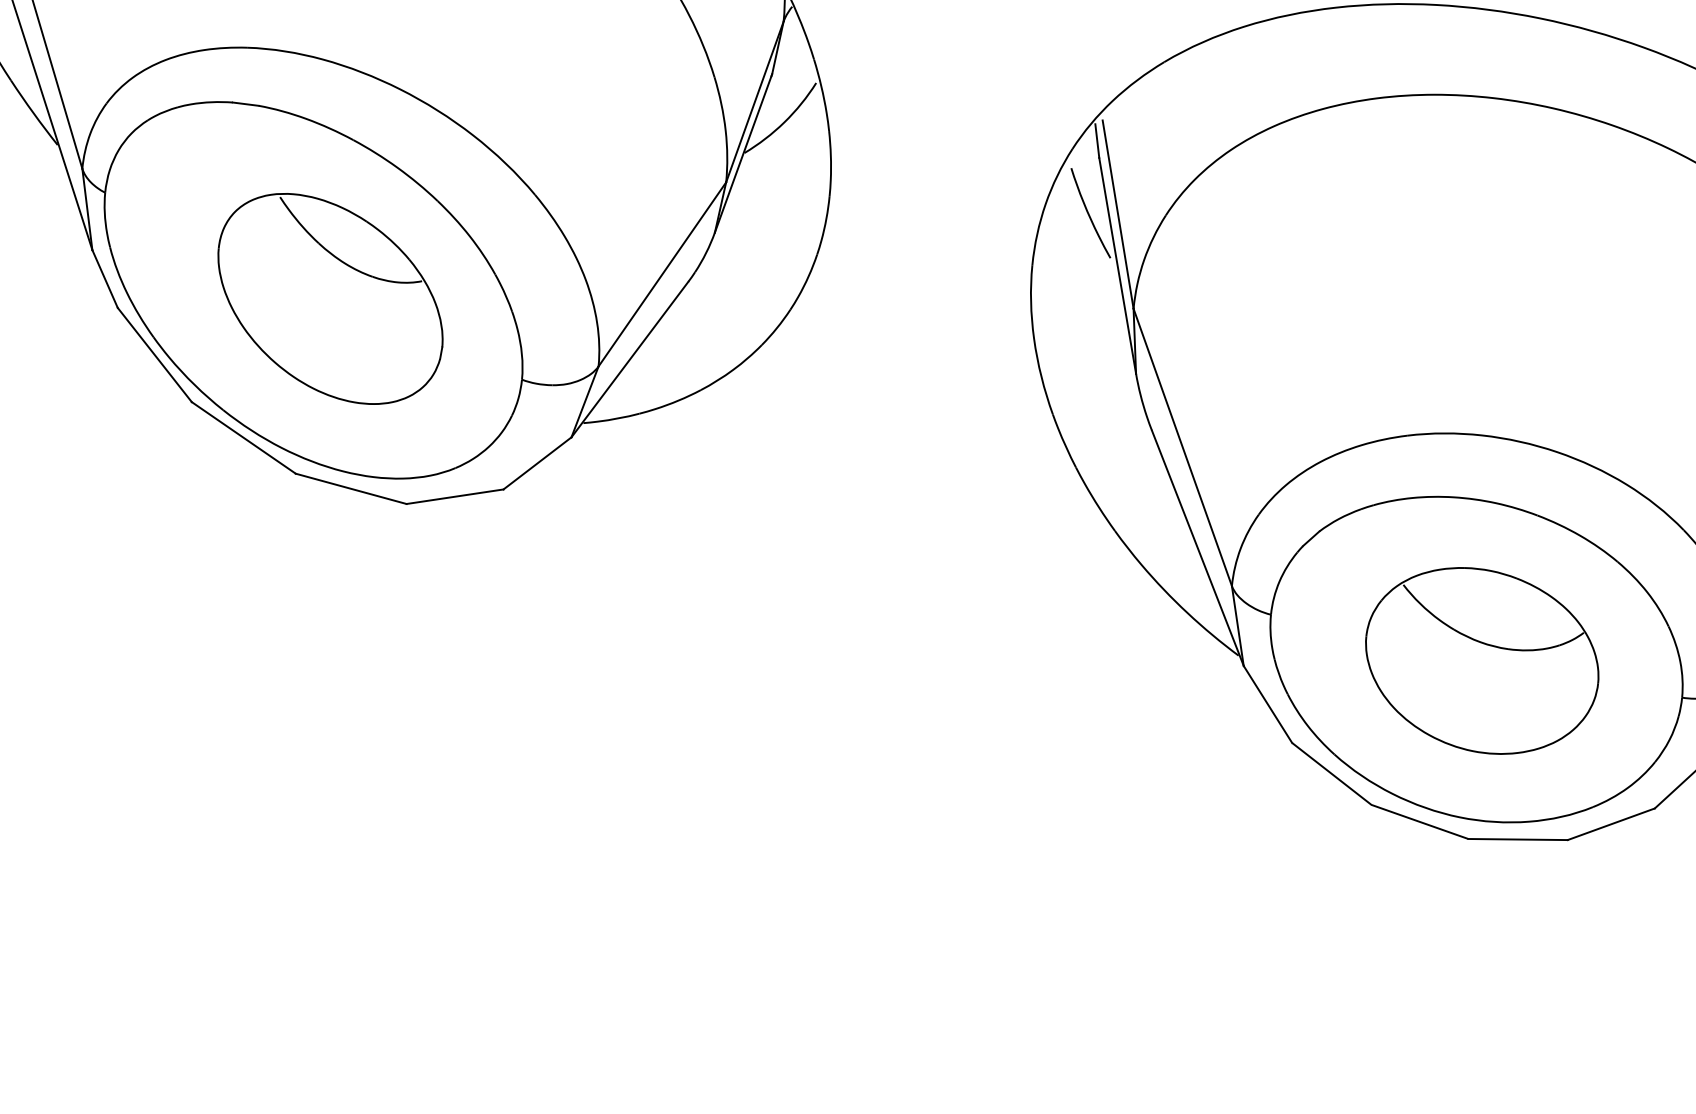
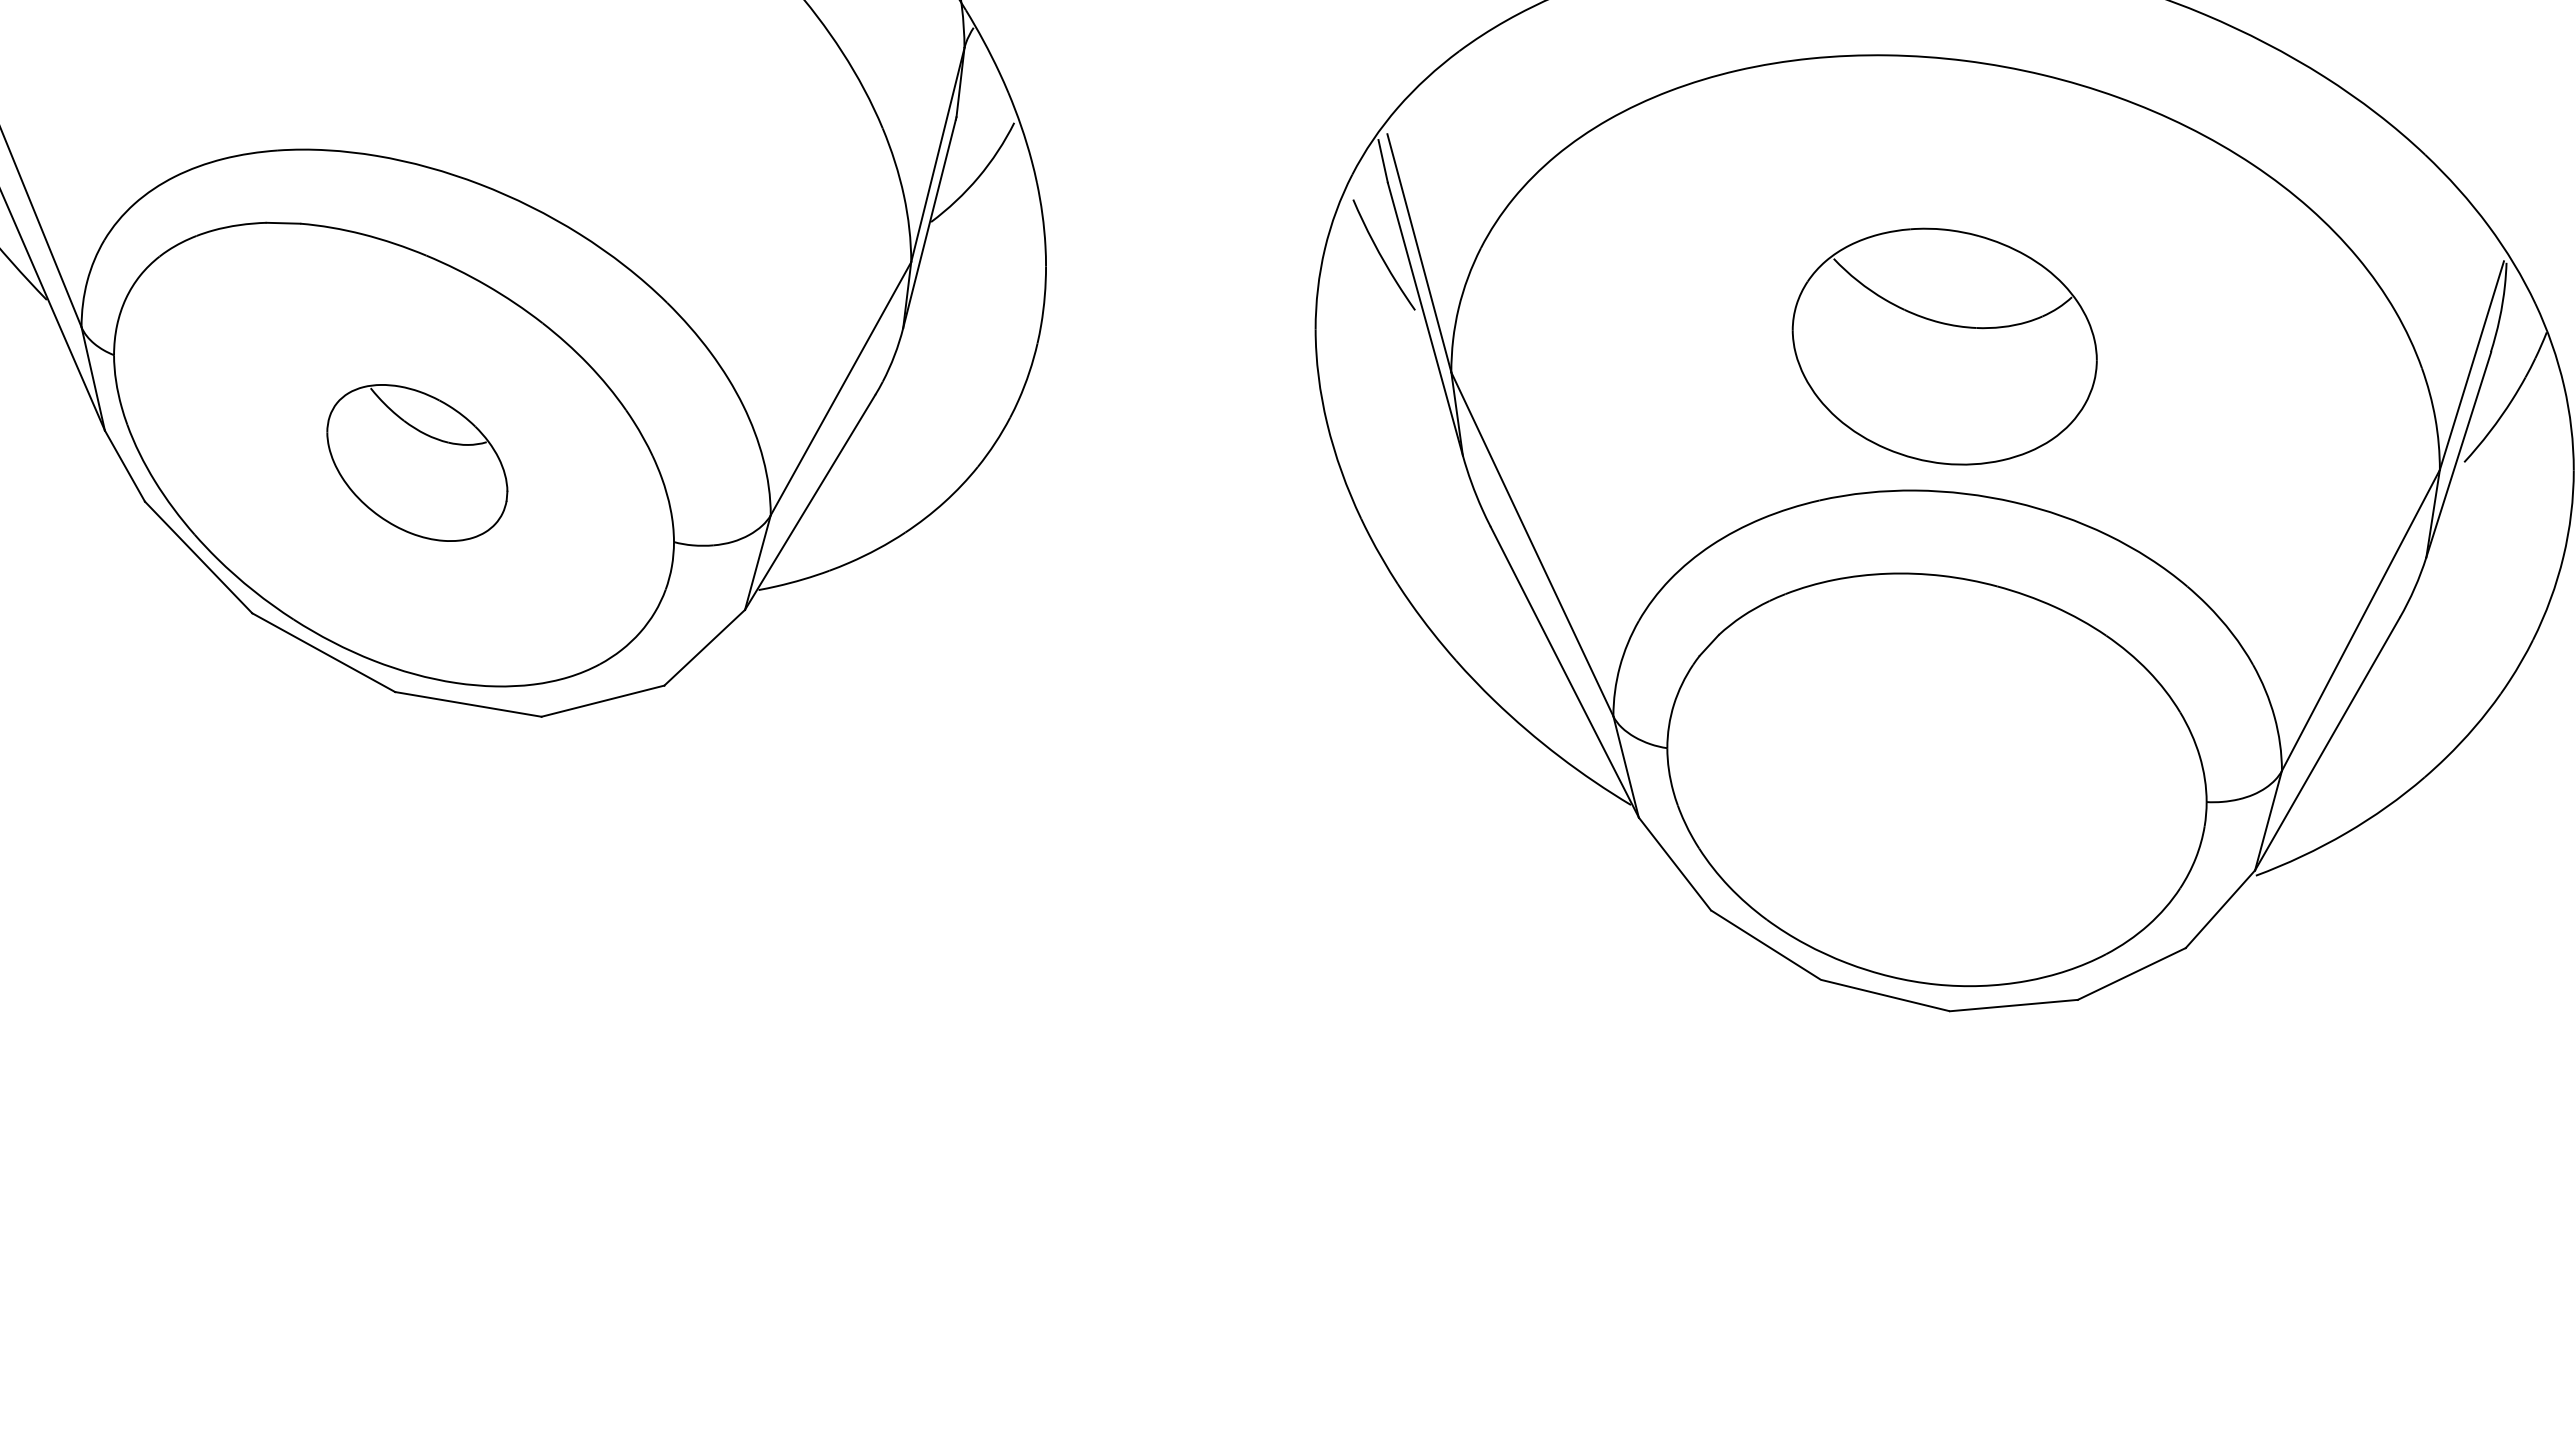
part: (330, 298) -> (417, 462), size x0.6
part: (1481, 660) -> (1944, 346), moved

